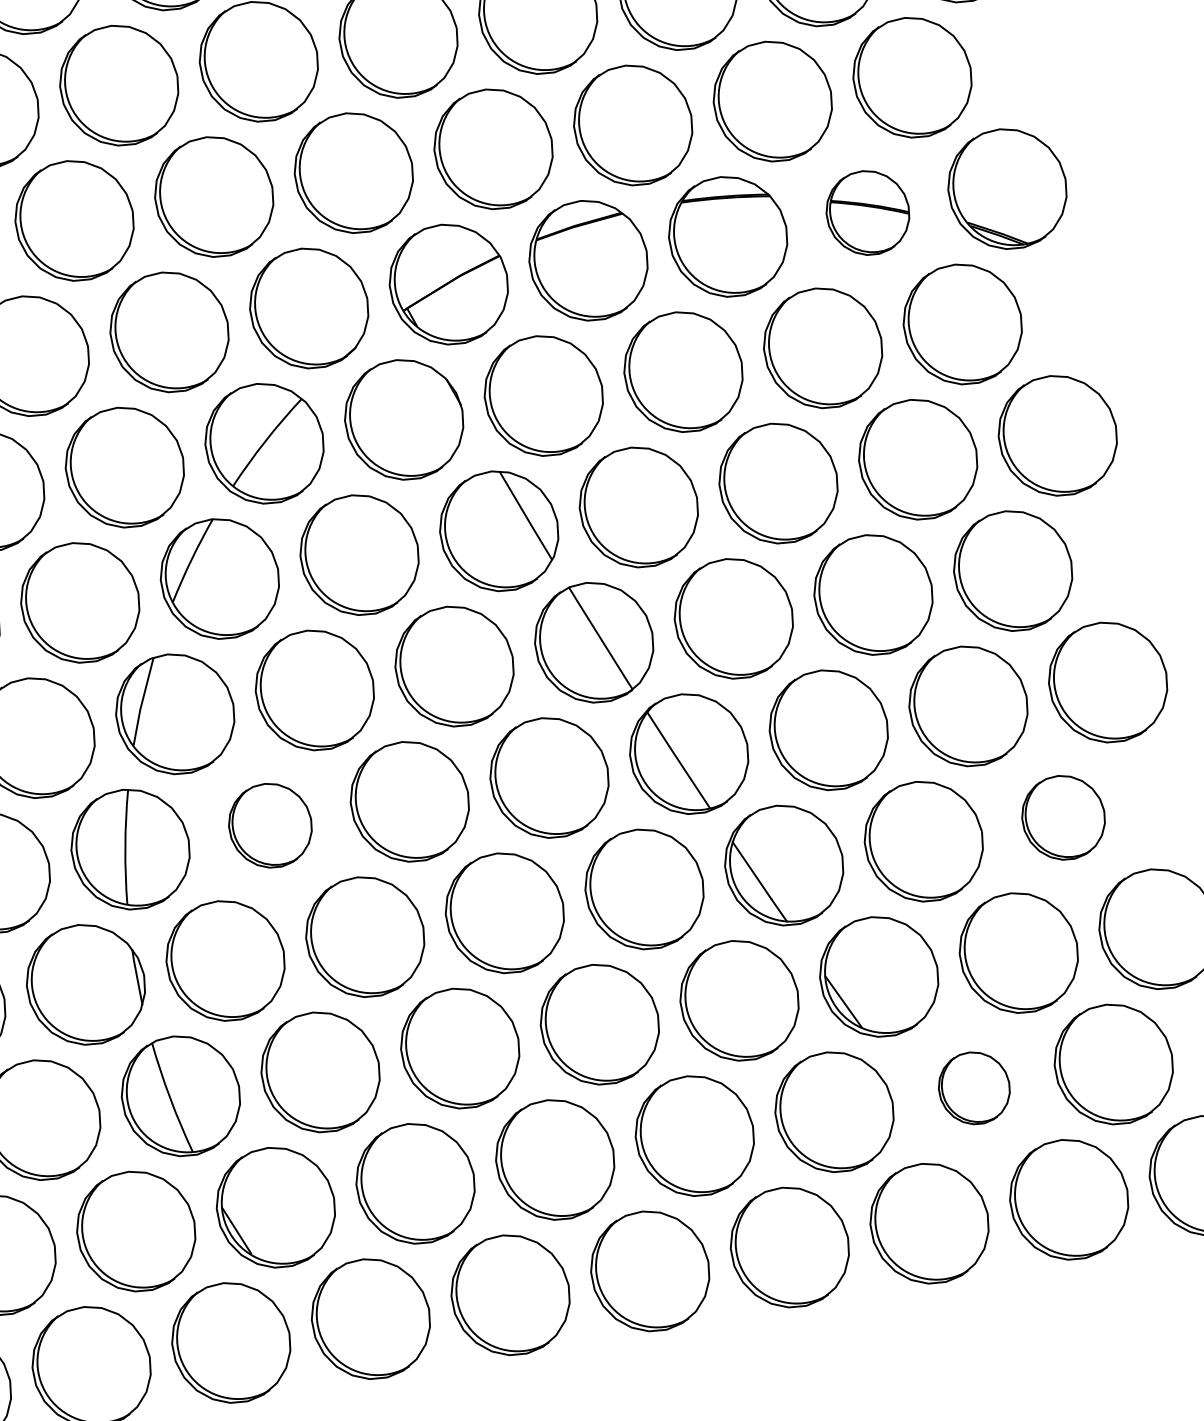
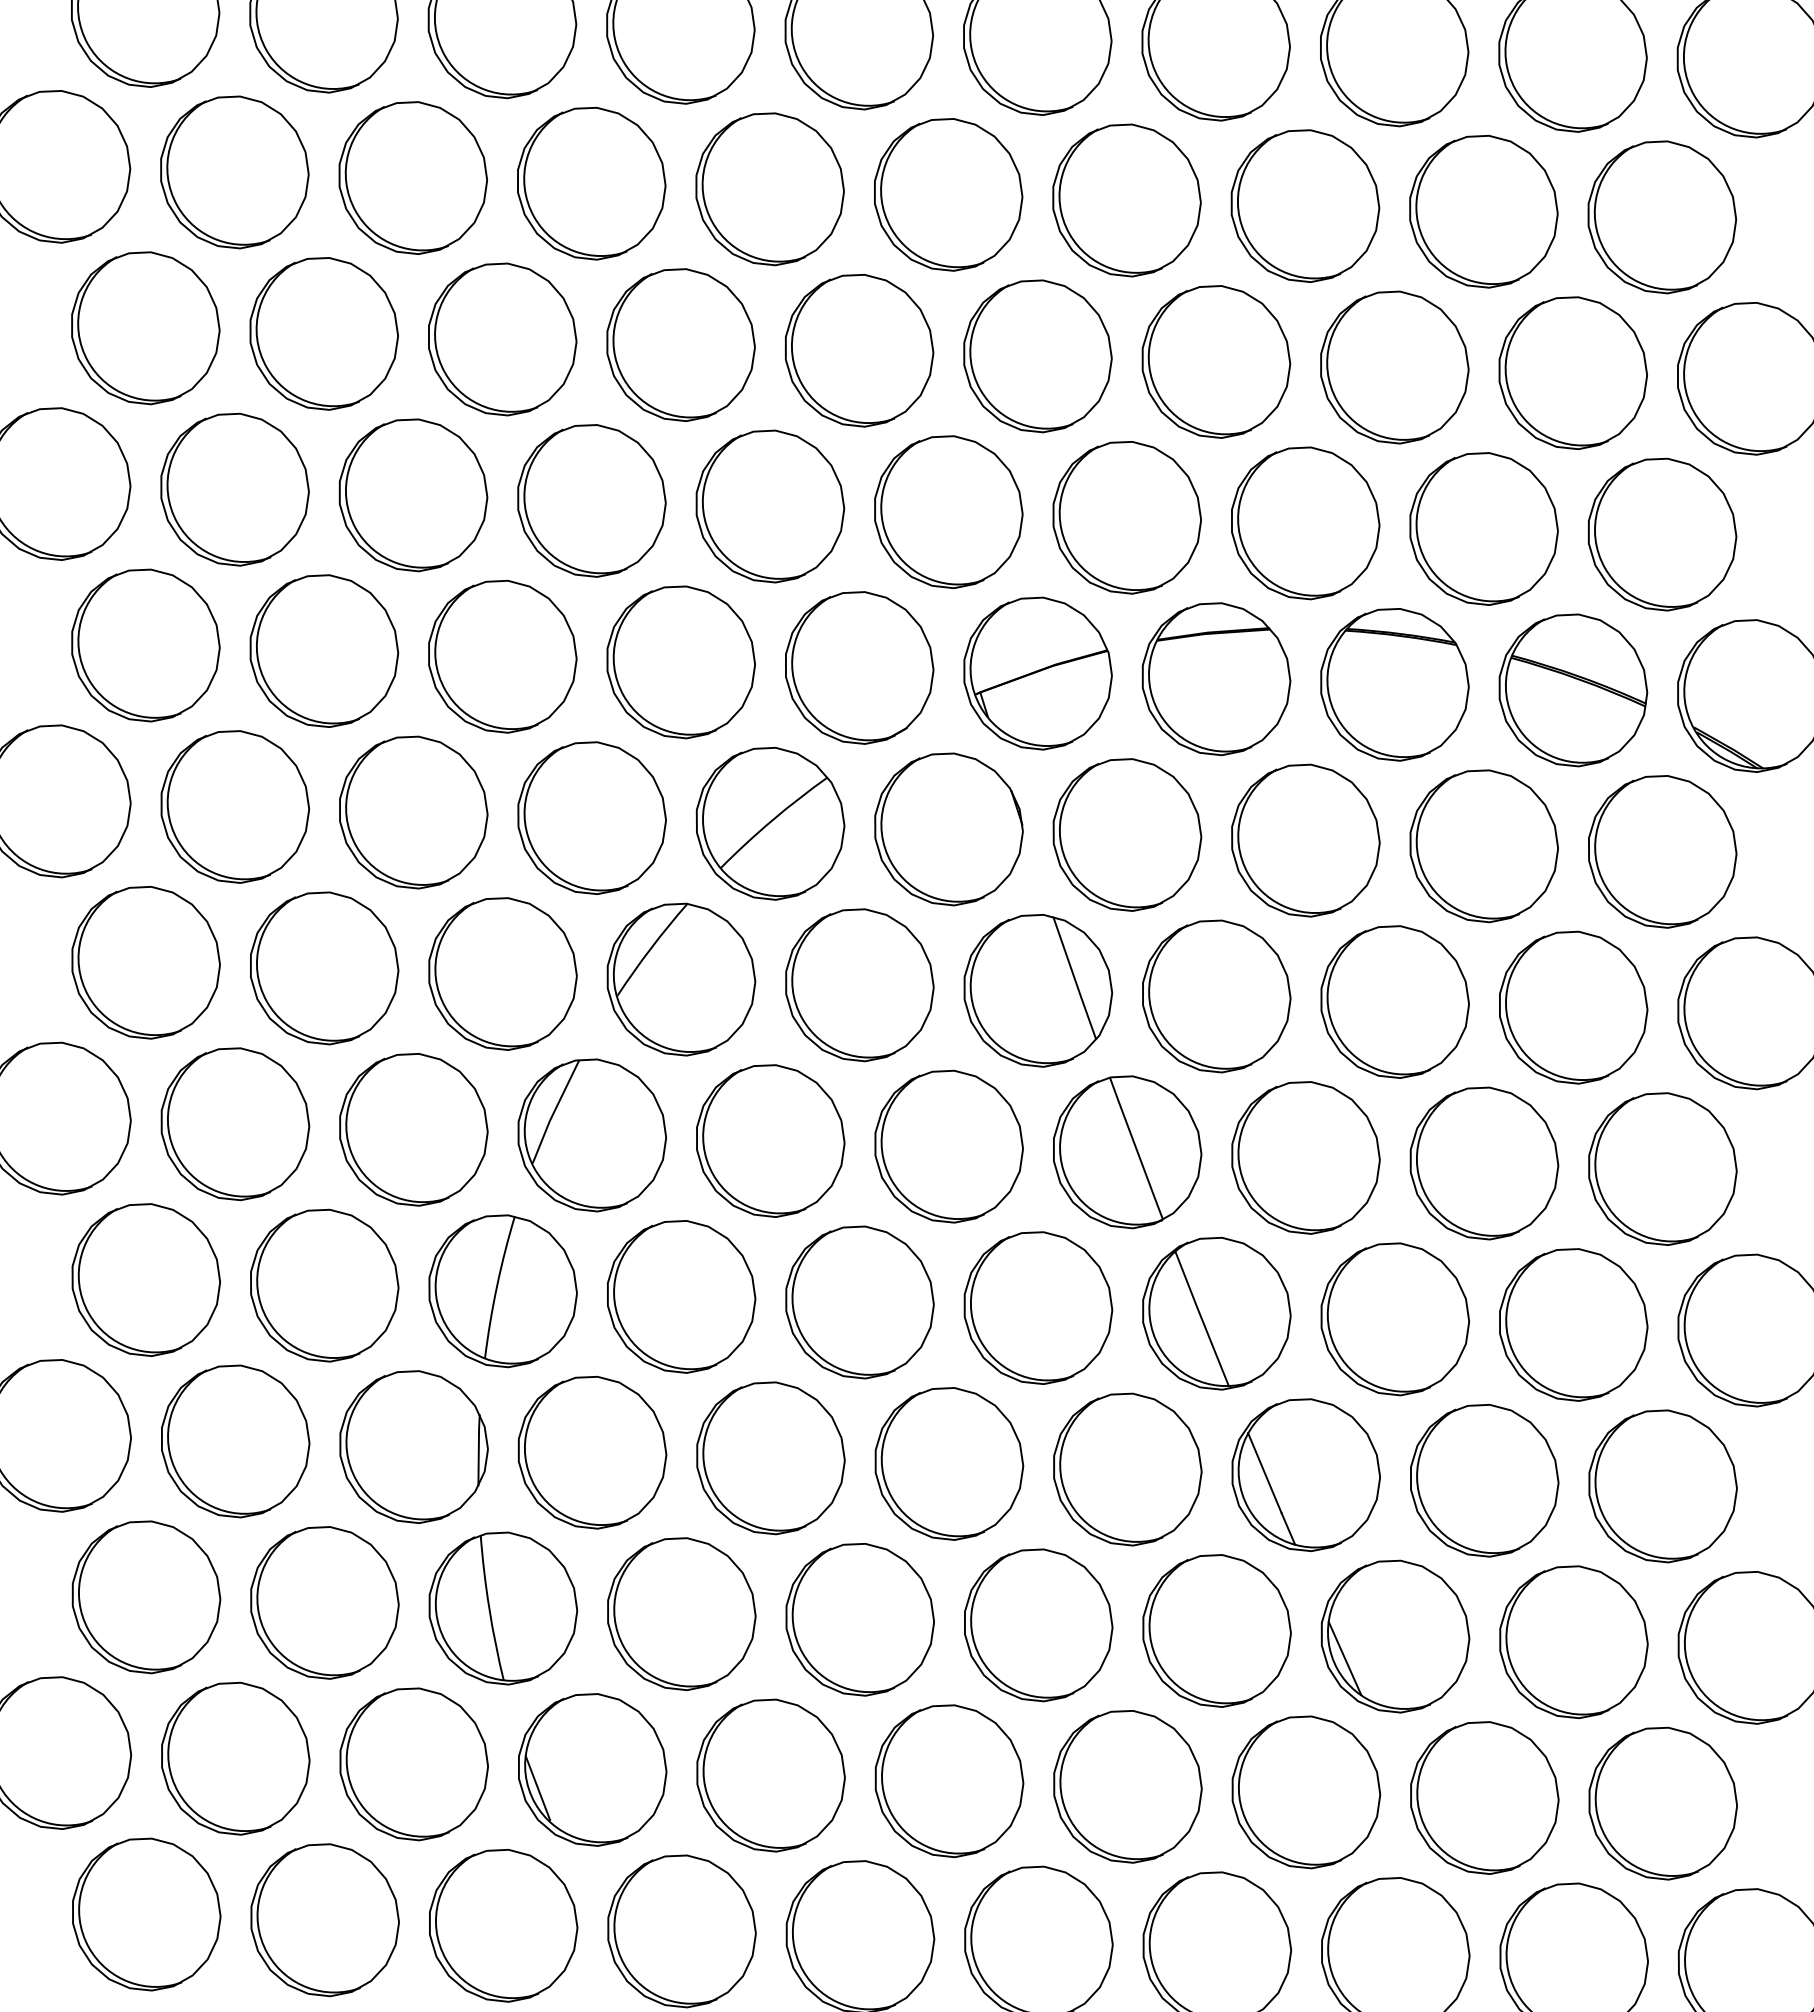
part: (868, 213) -> (1573, 690), size x1.43
part: (1063, 818) -> (1662, 1486), size x1.43
part: (270, 825) -> (681, 1296), size x1.43
part: (974, 1088) -> (1484, 1797), size x1.67

